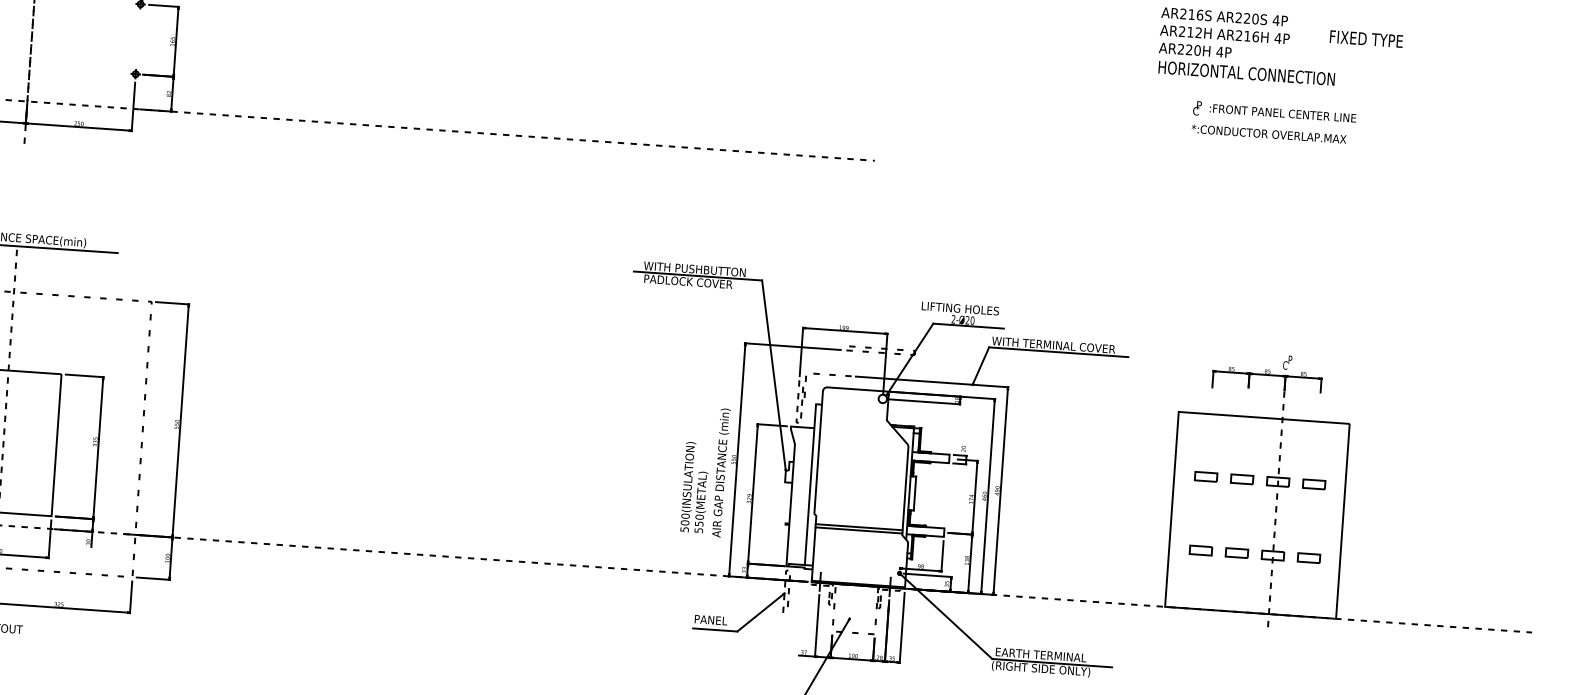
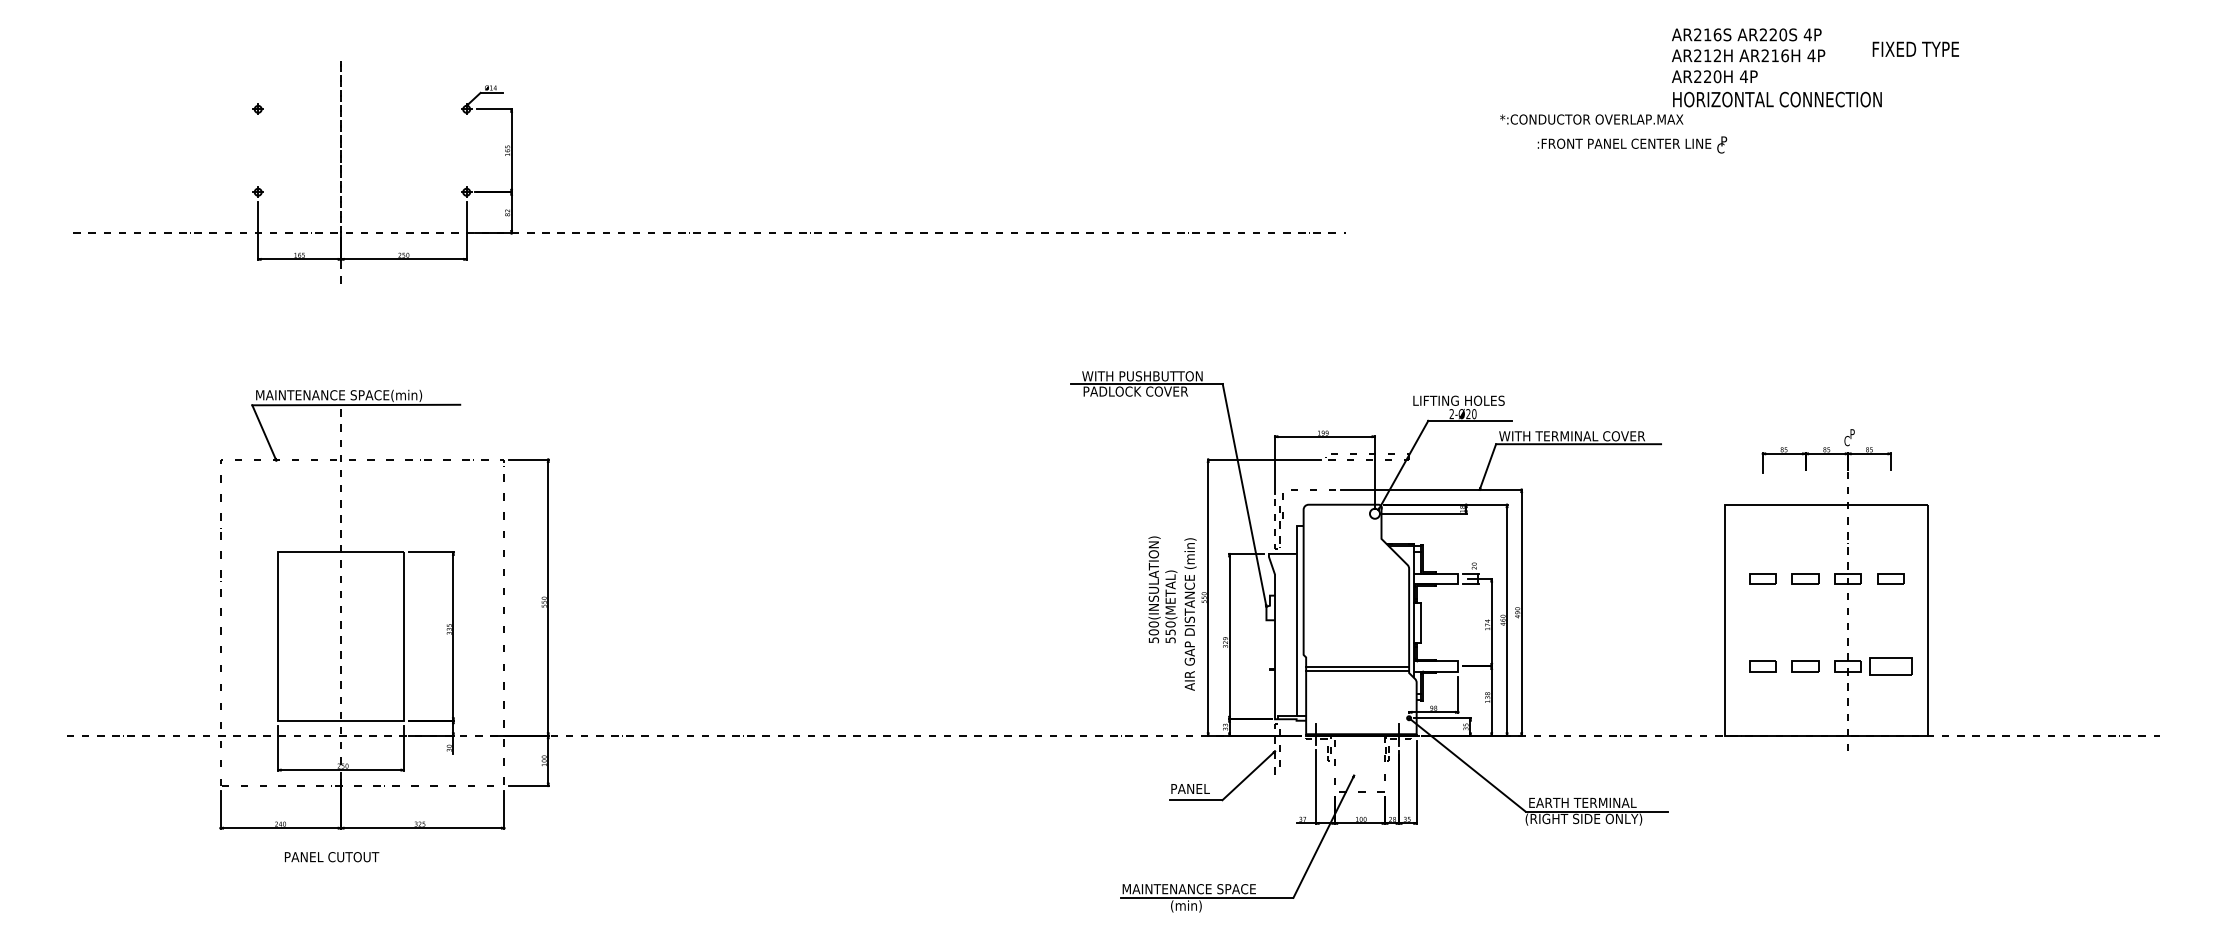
text: (1283, 113) -> (1624, 143), moved
text: (1268, 134) -> (1591, 119), moved
text: (694, 487) -> (1162, 589), moved
part: (1308, 558) -> (1890, 666), size x1.6

